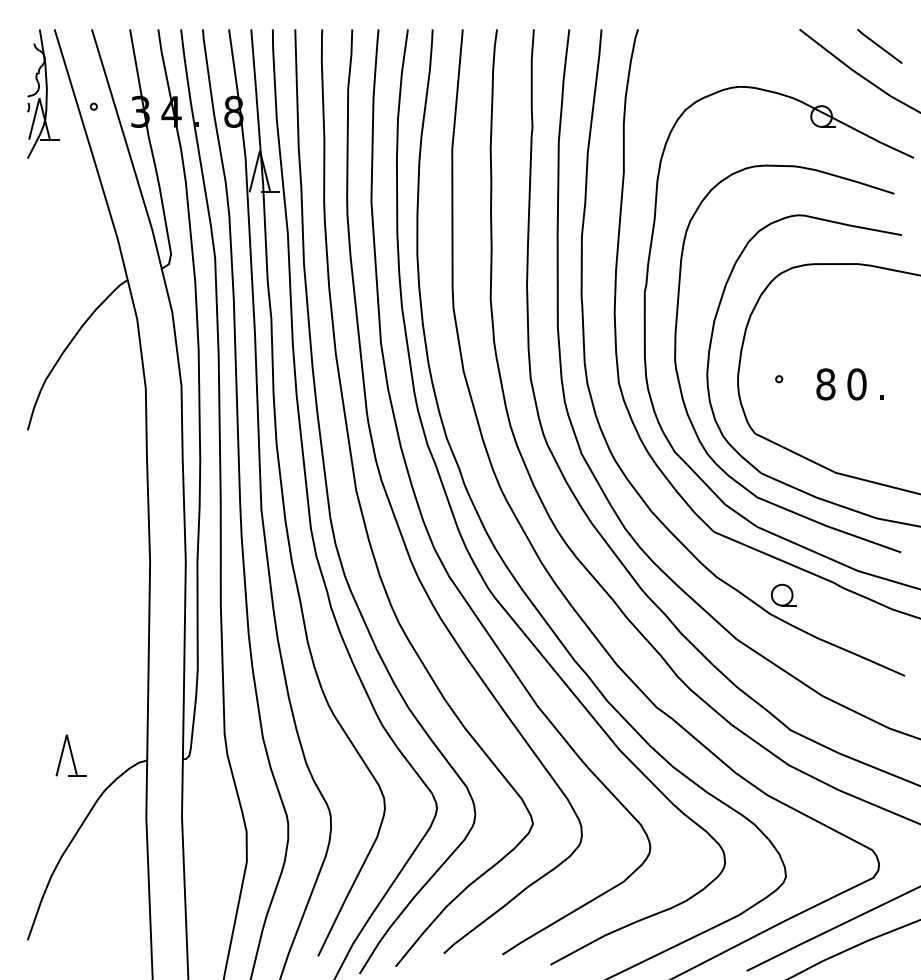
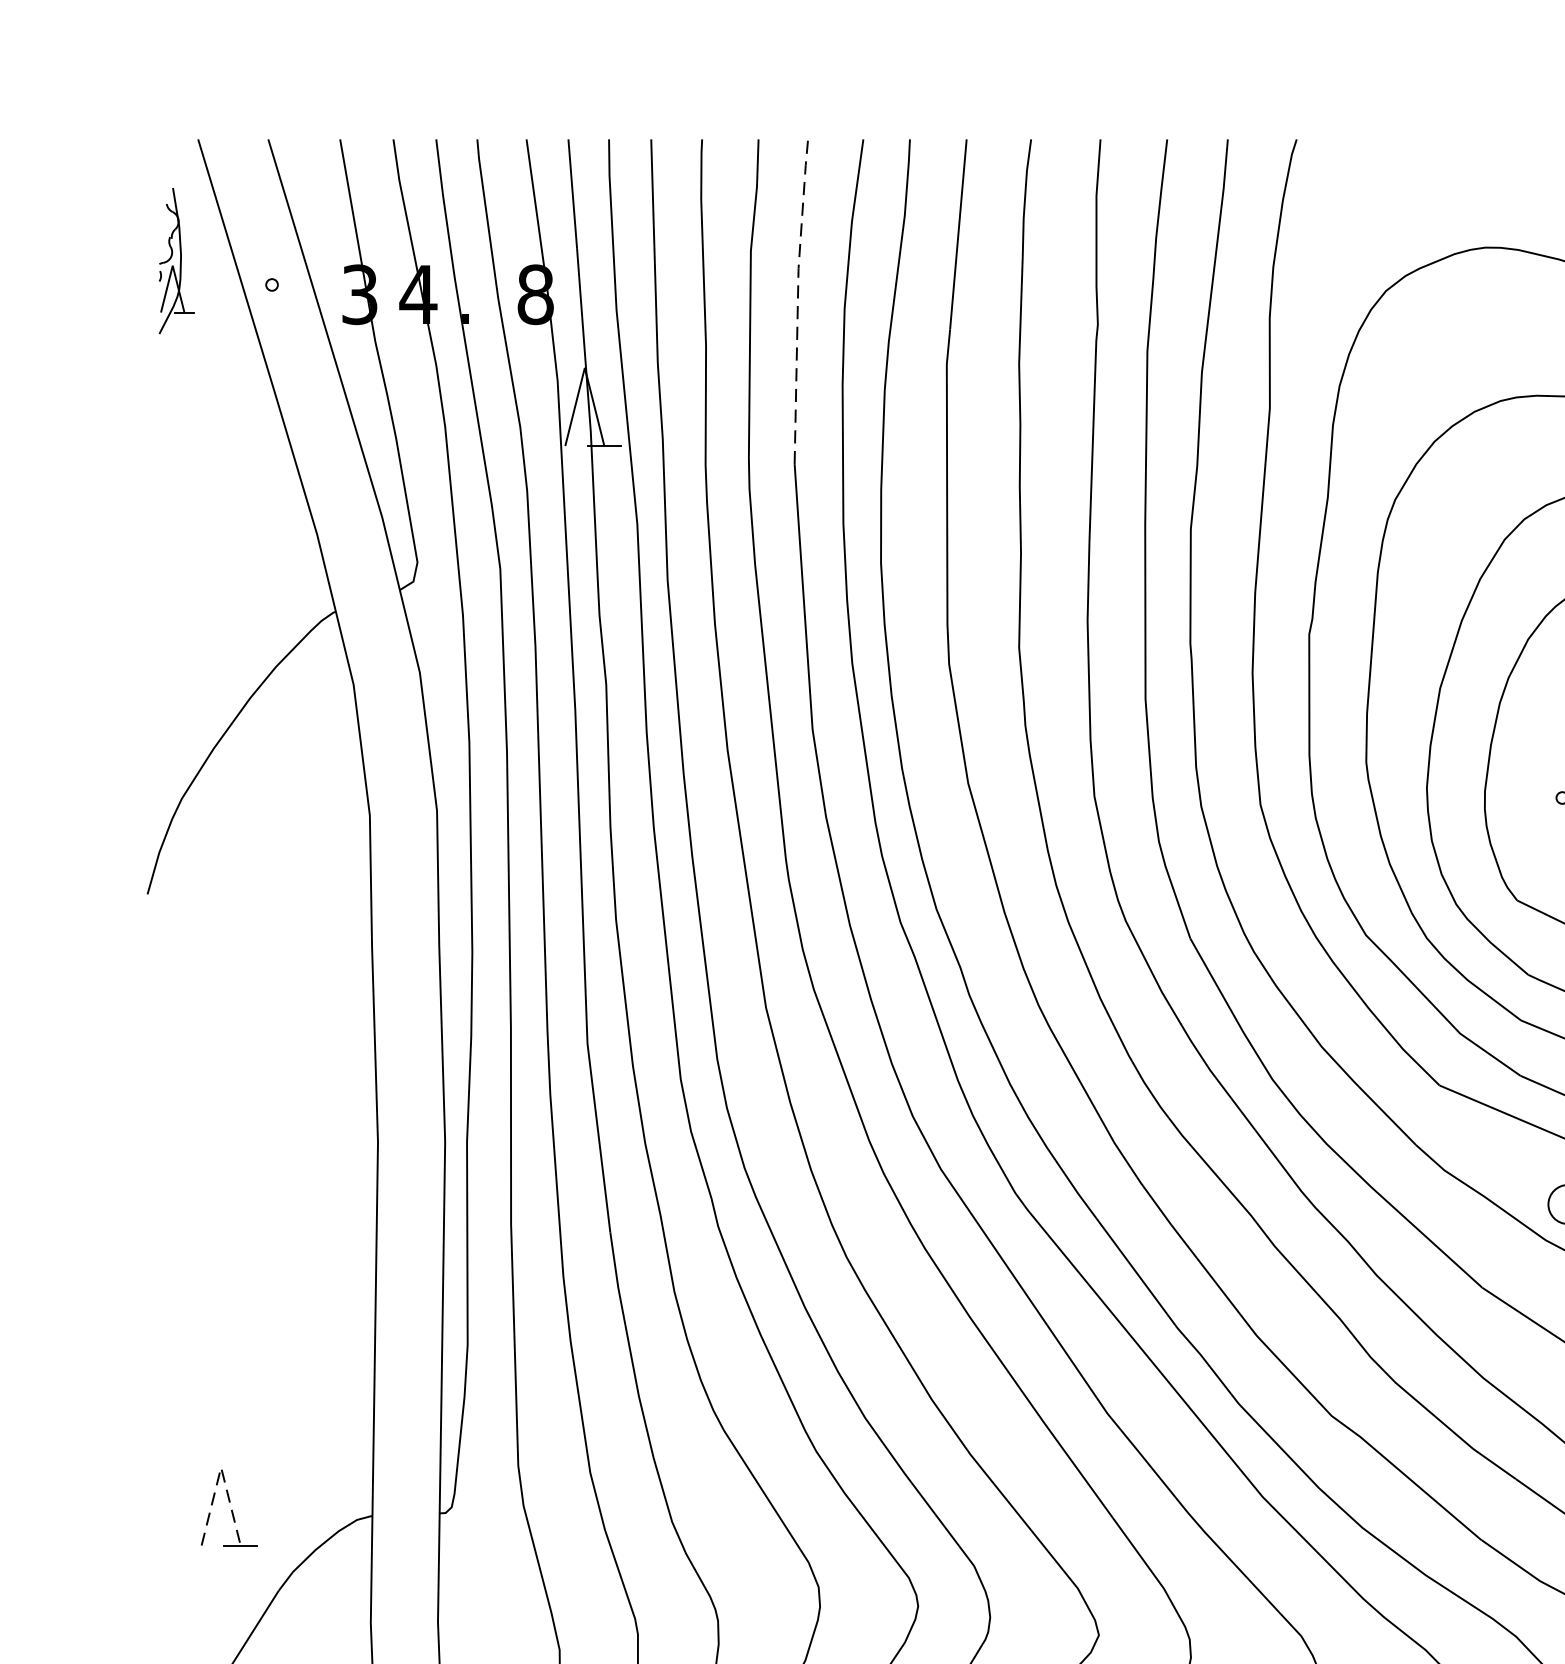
part: (43, 93) -> (177, 260), size x0.6
line: (373, 114) -> (798, 299), solid -> dashed
line: (66, 734) -> (220, 1466), solid -> dashed

